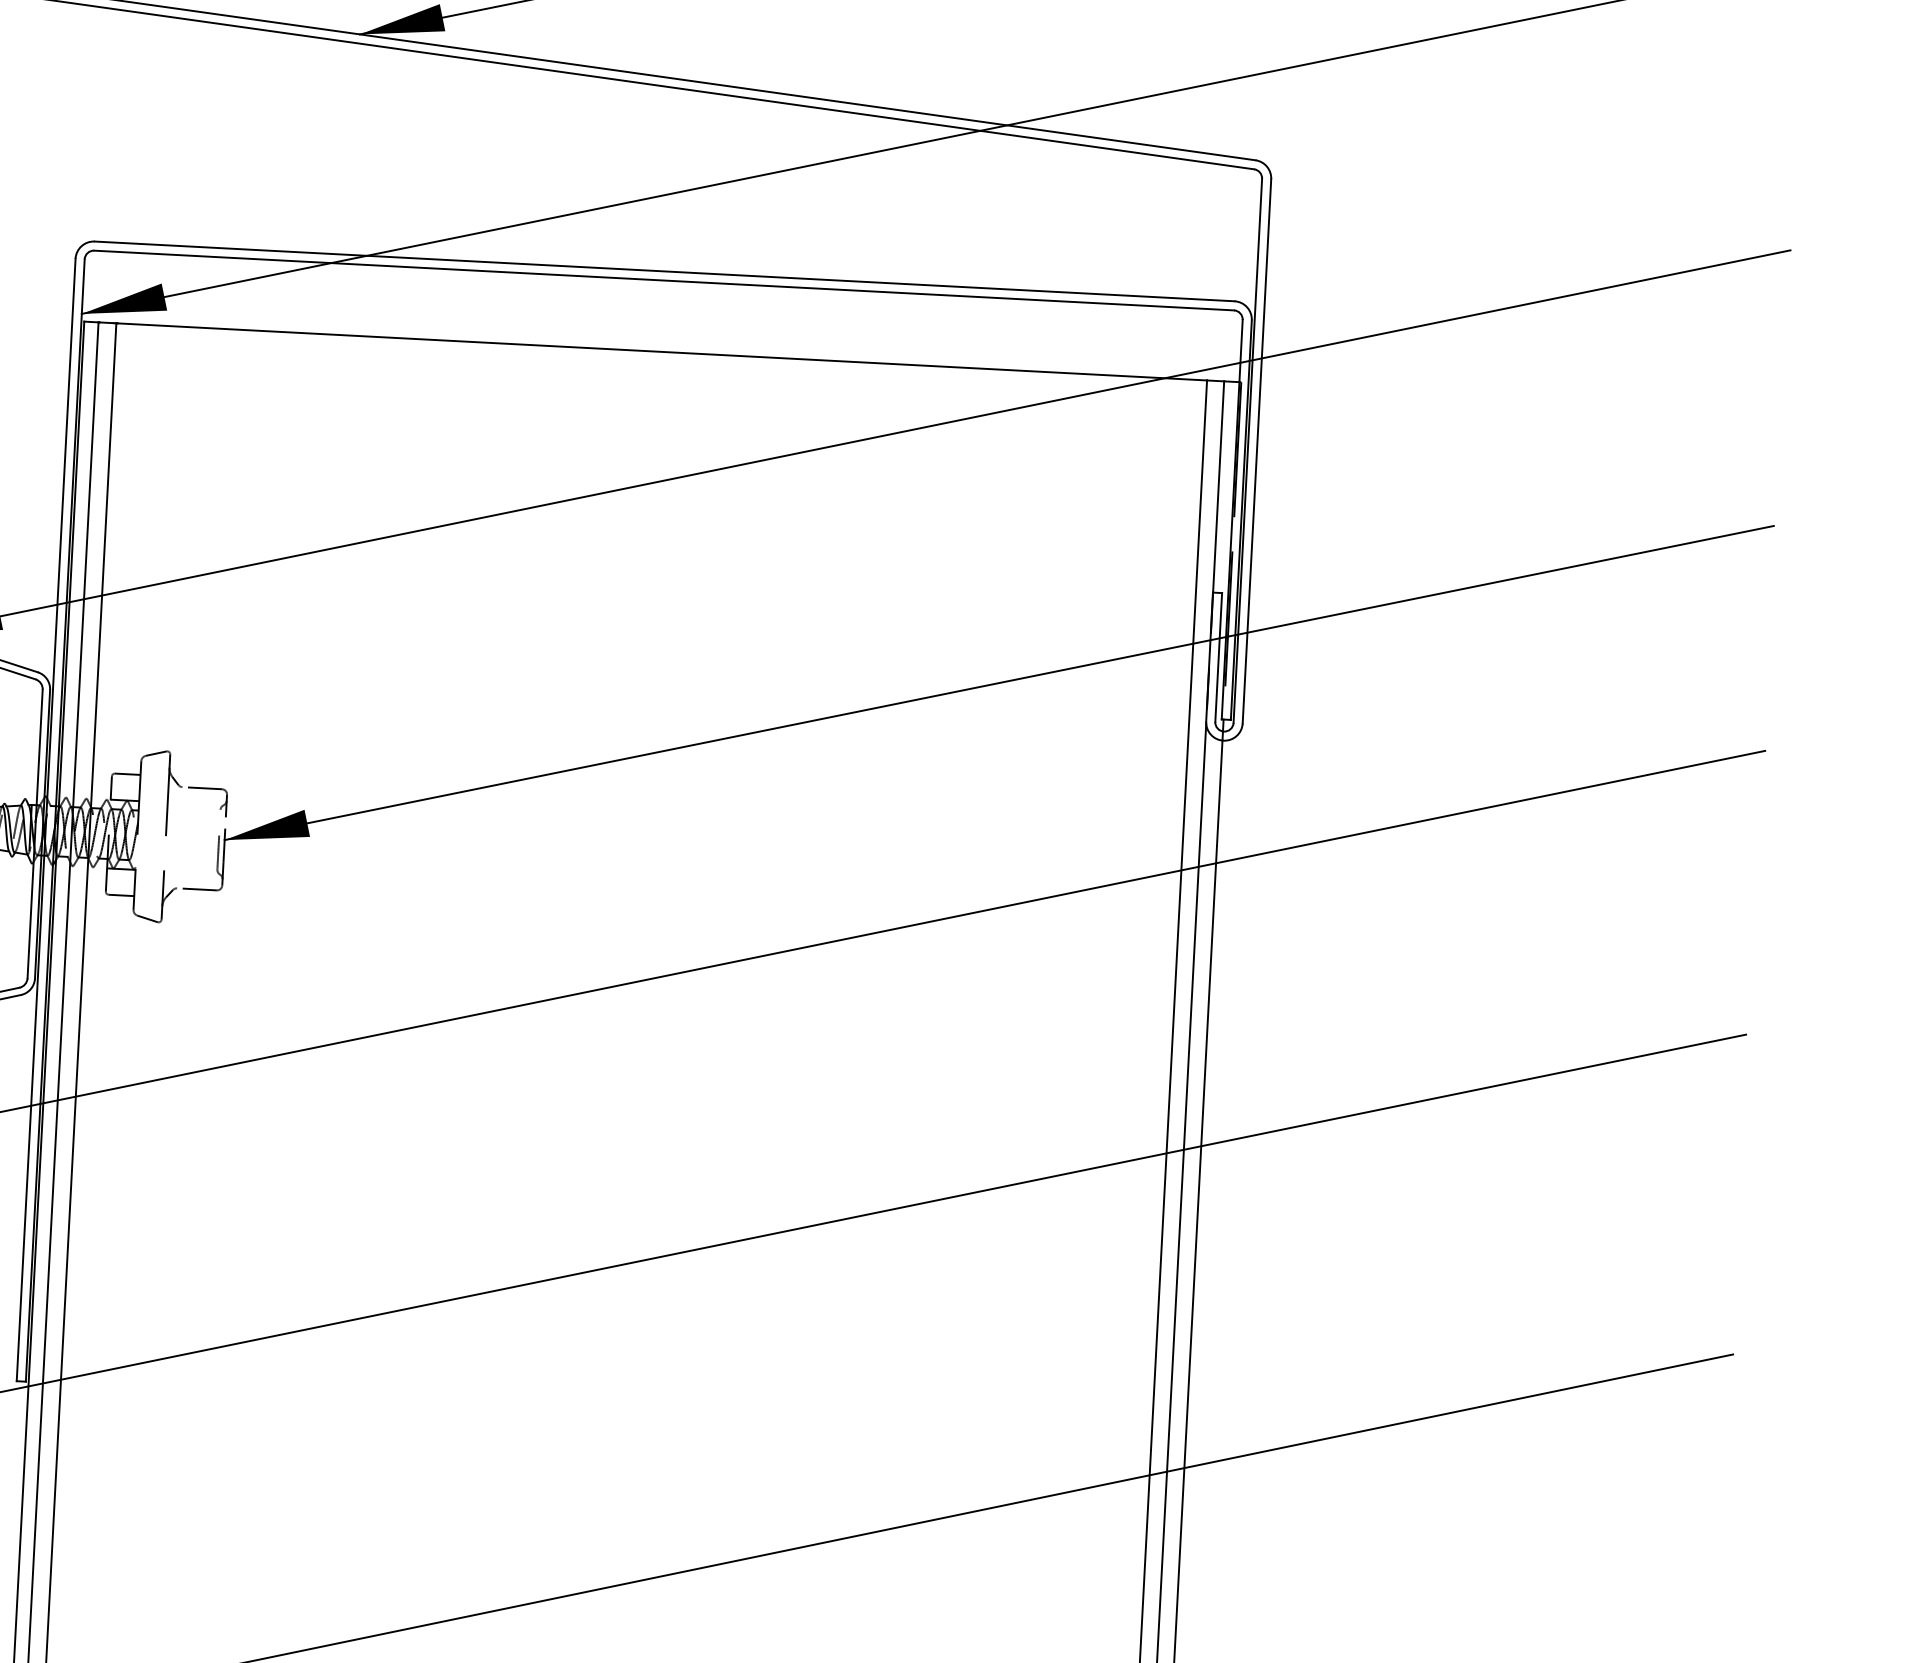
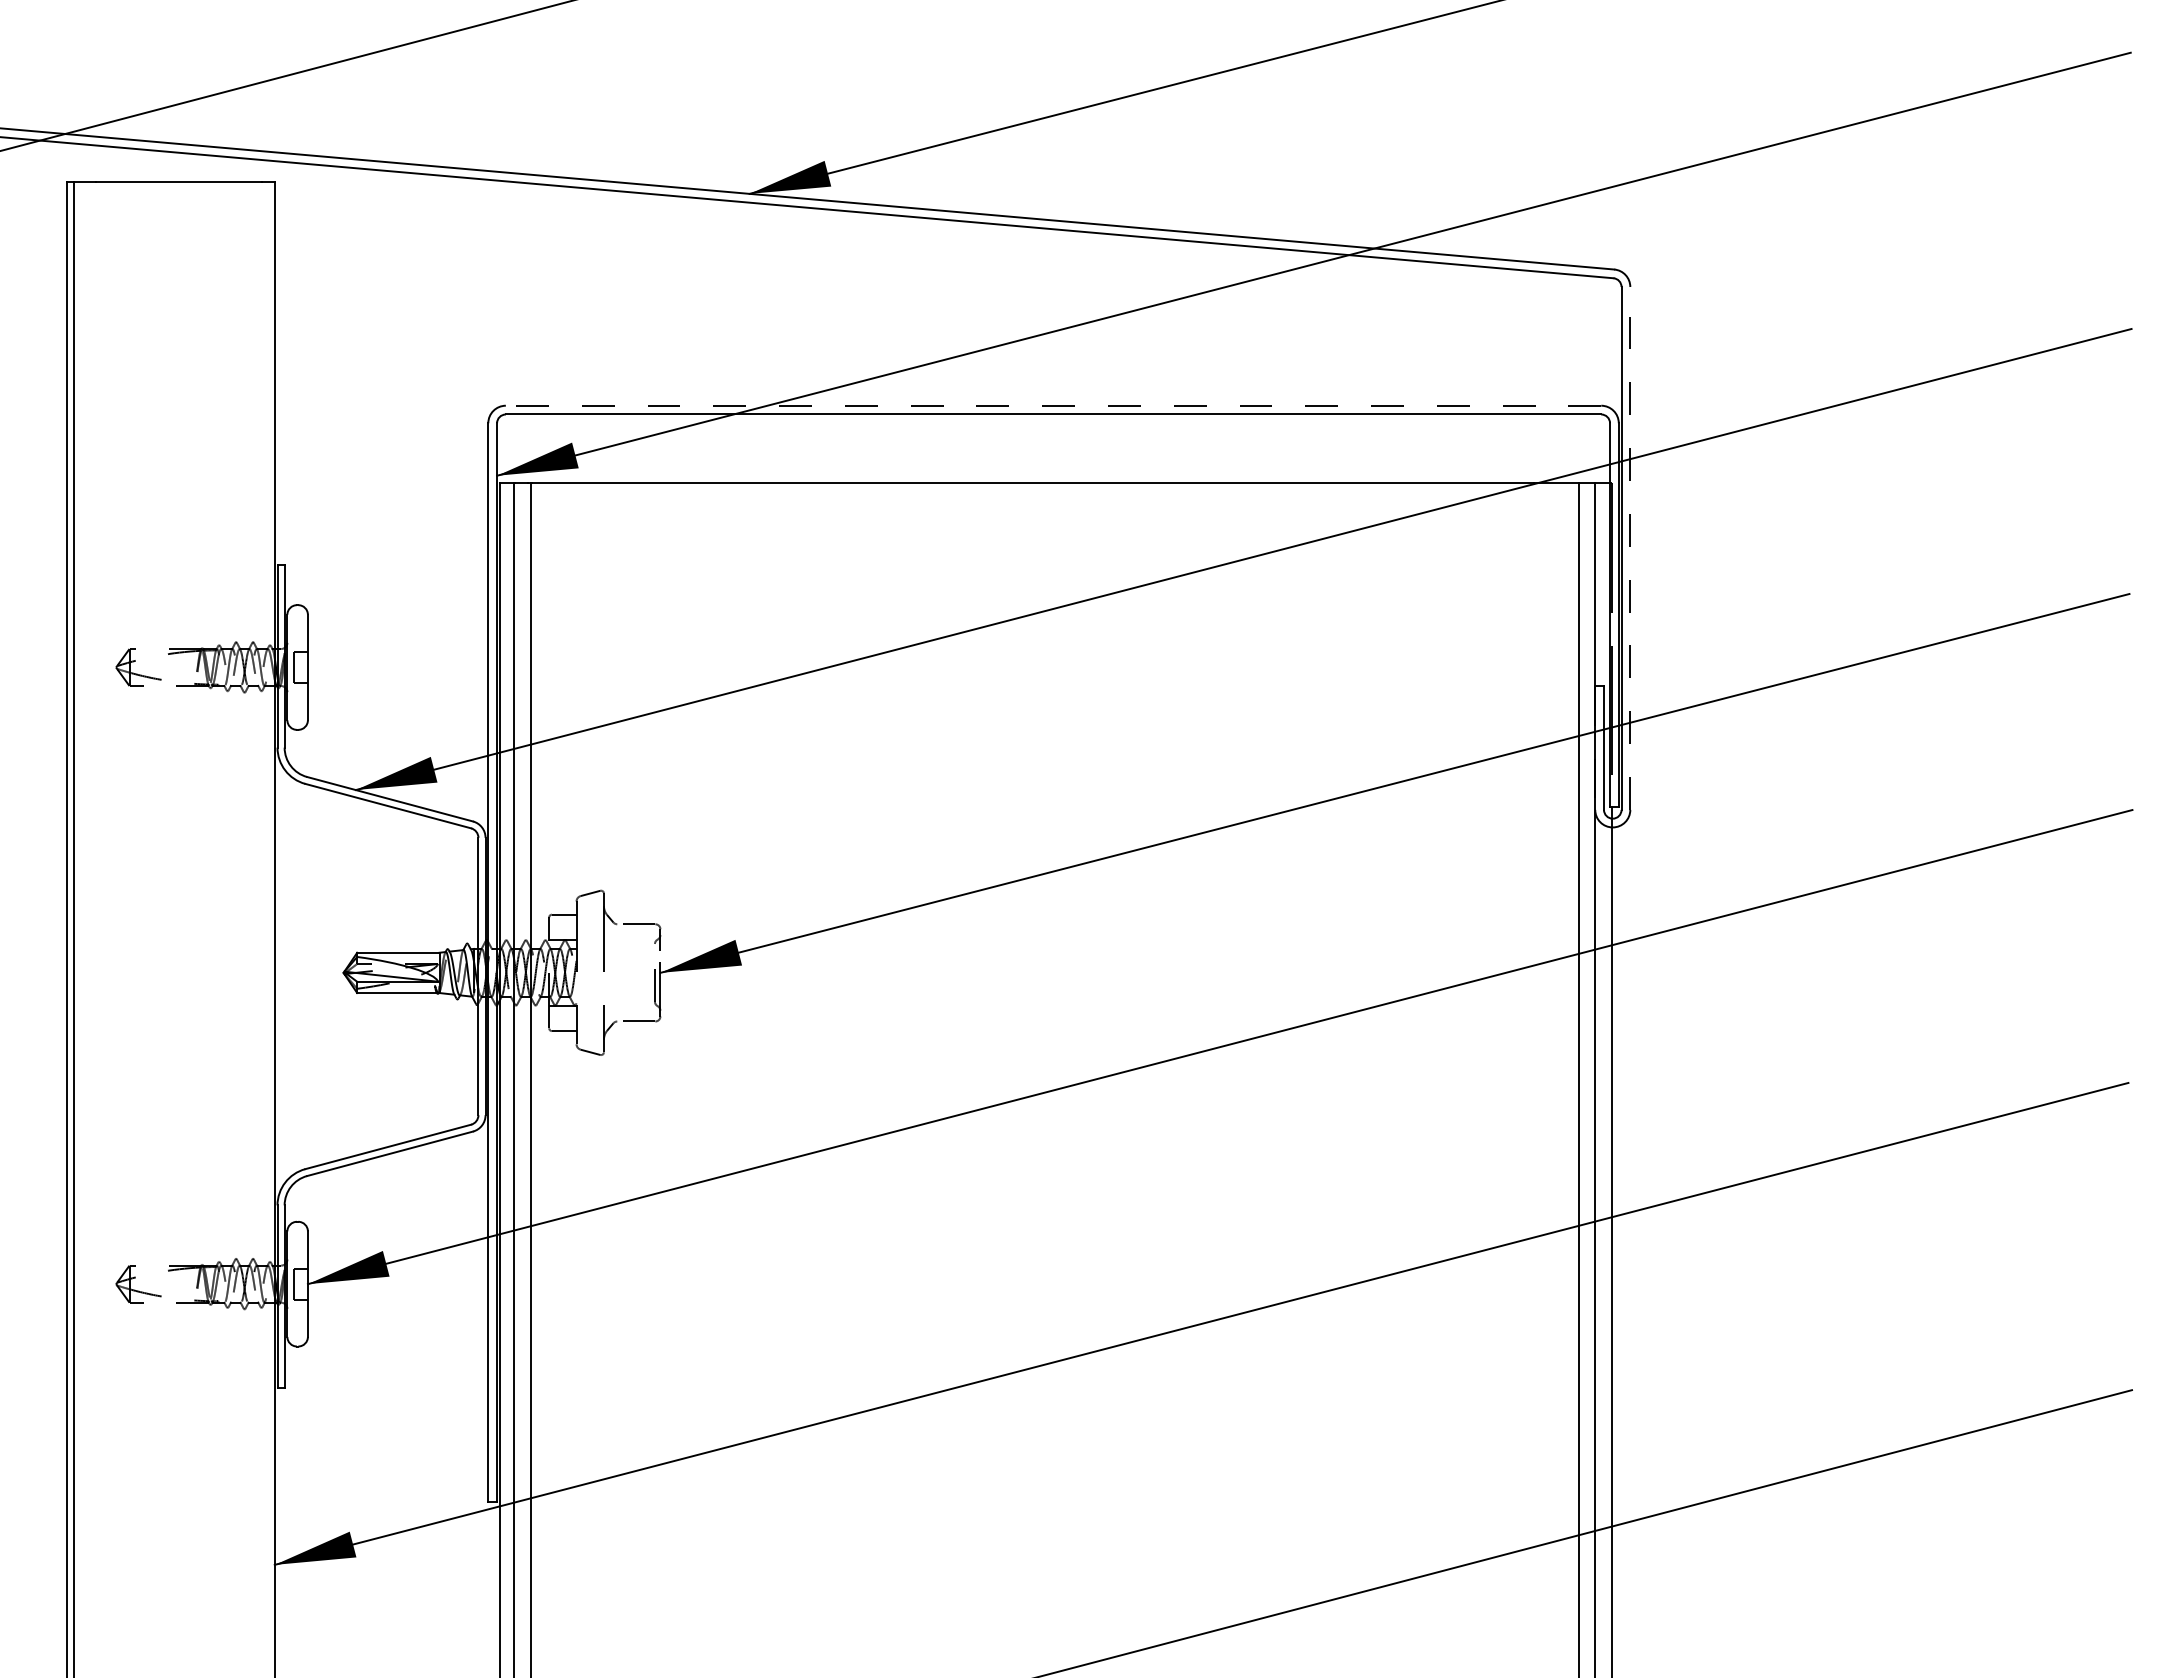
line: (664, 271) -> (1053, 405), solid -> dashed
line: (1257, 450) -> (1630, 547), solid -> dashed

